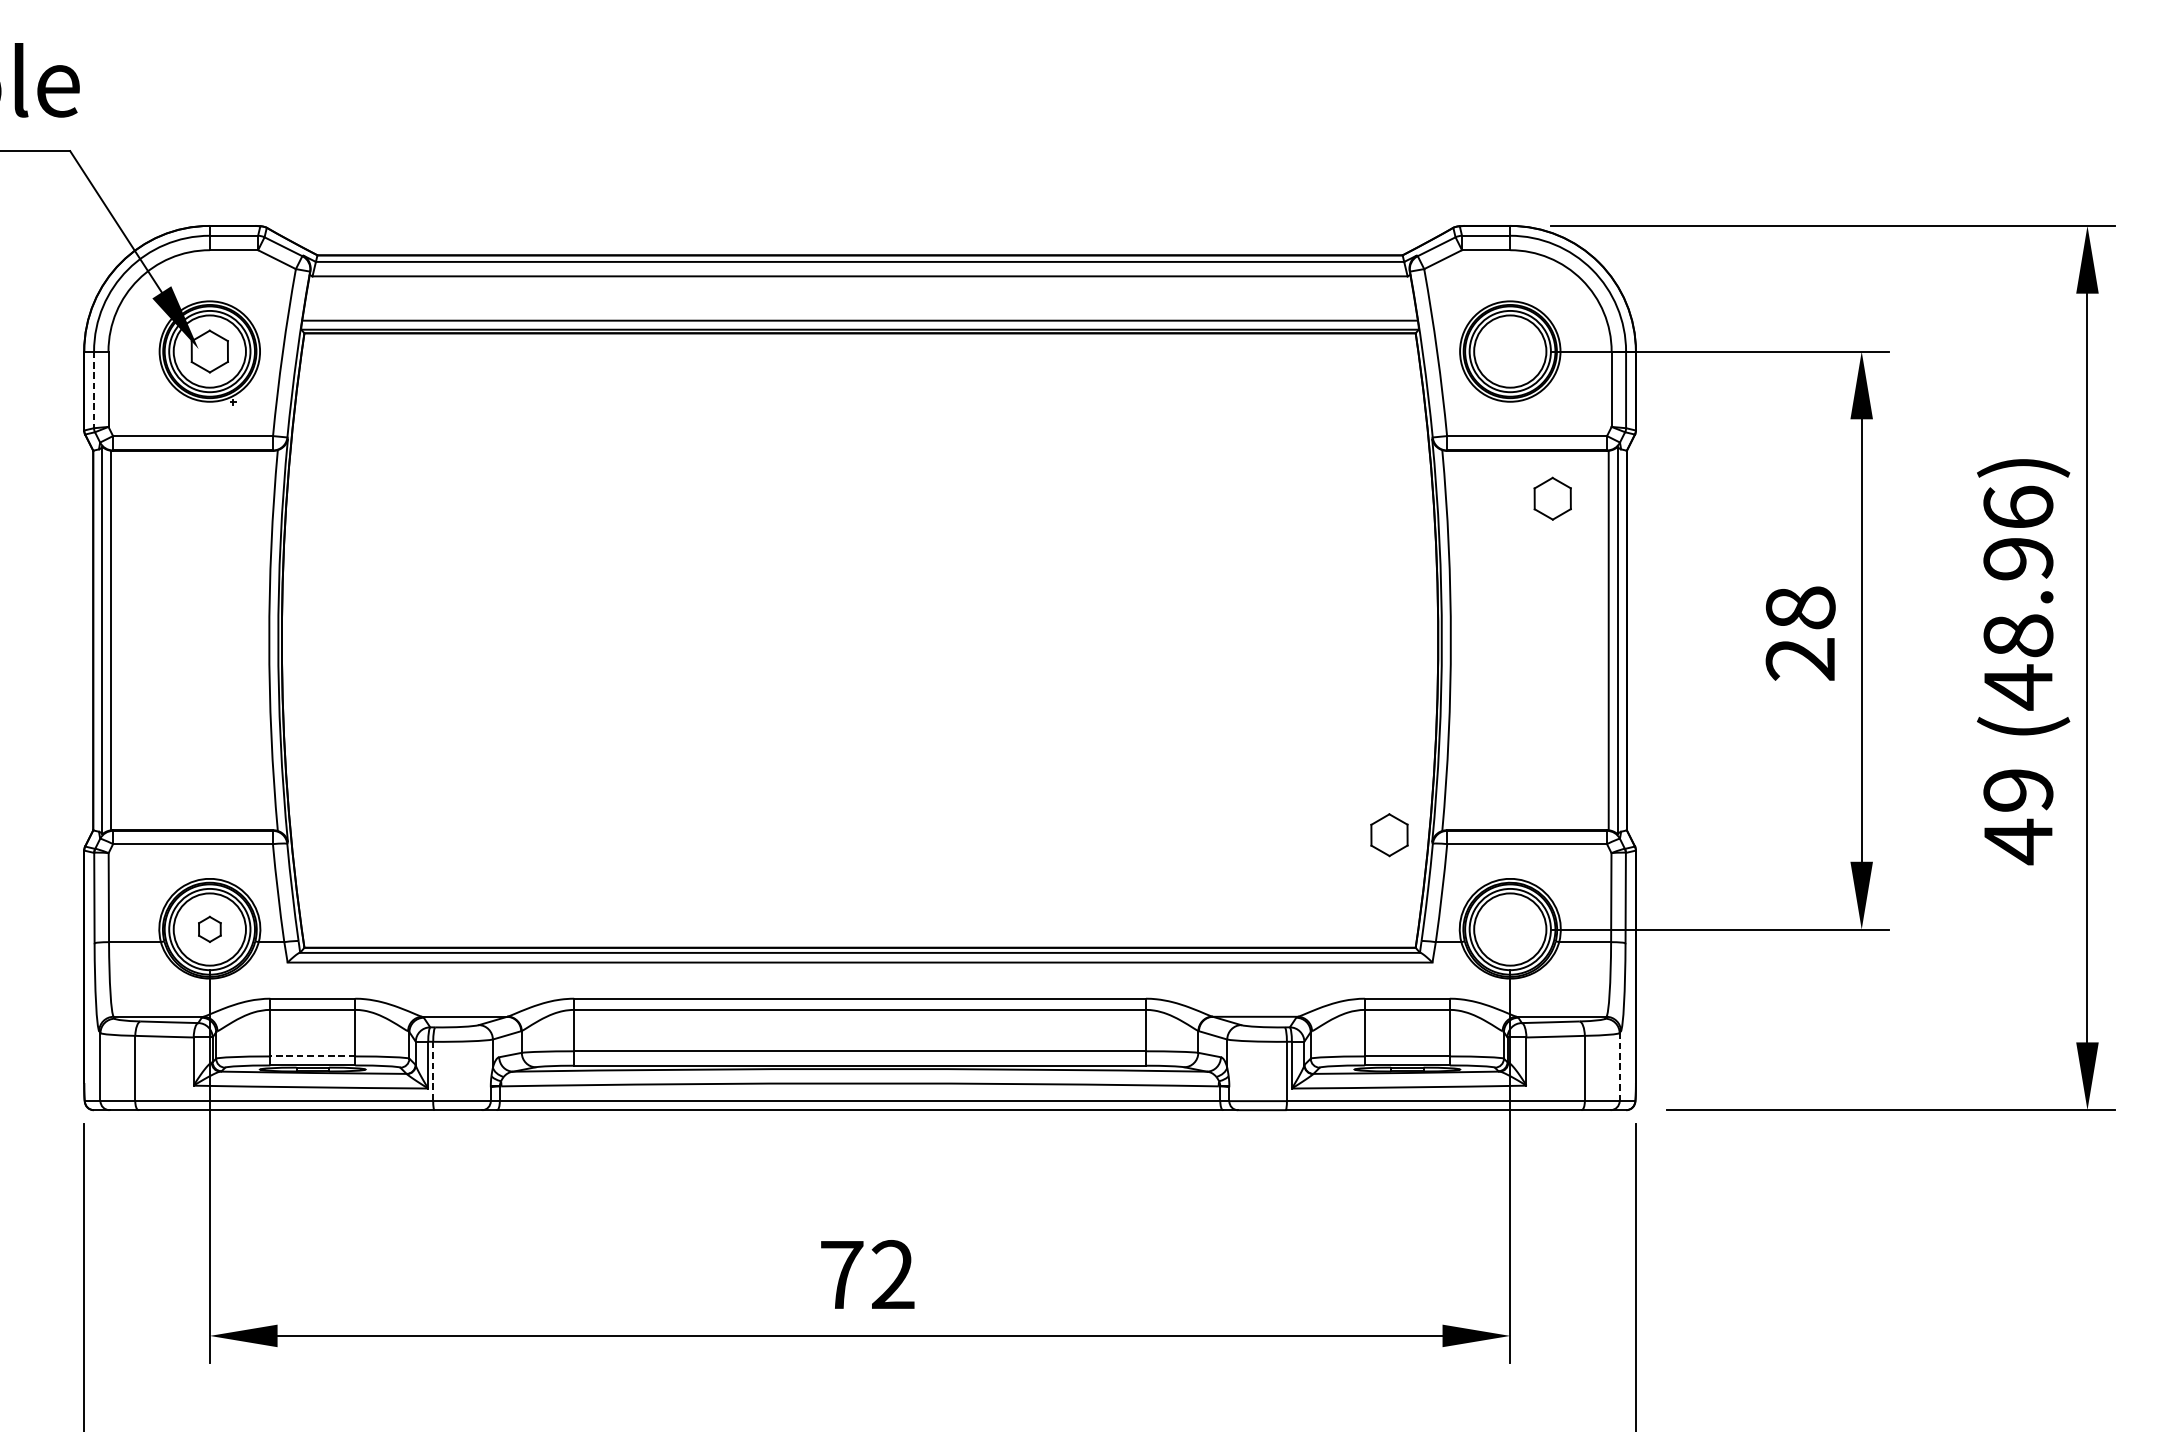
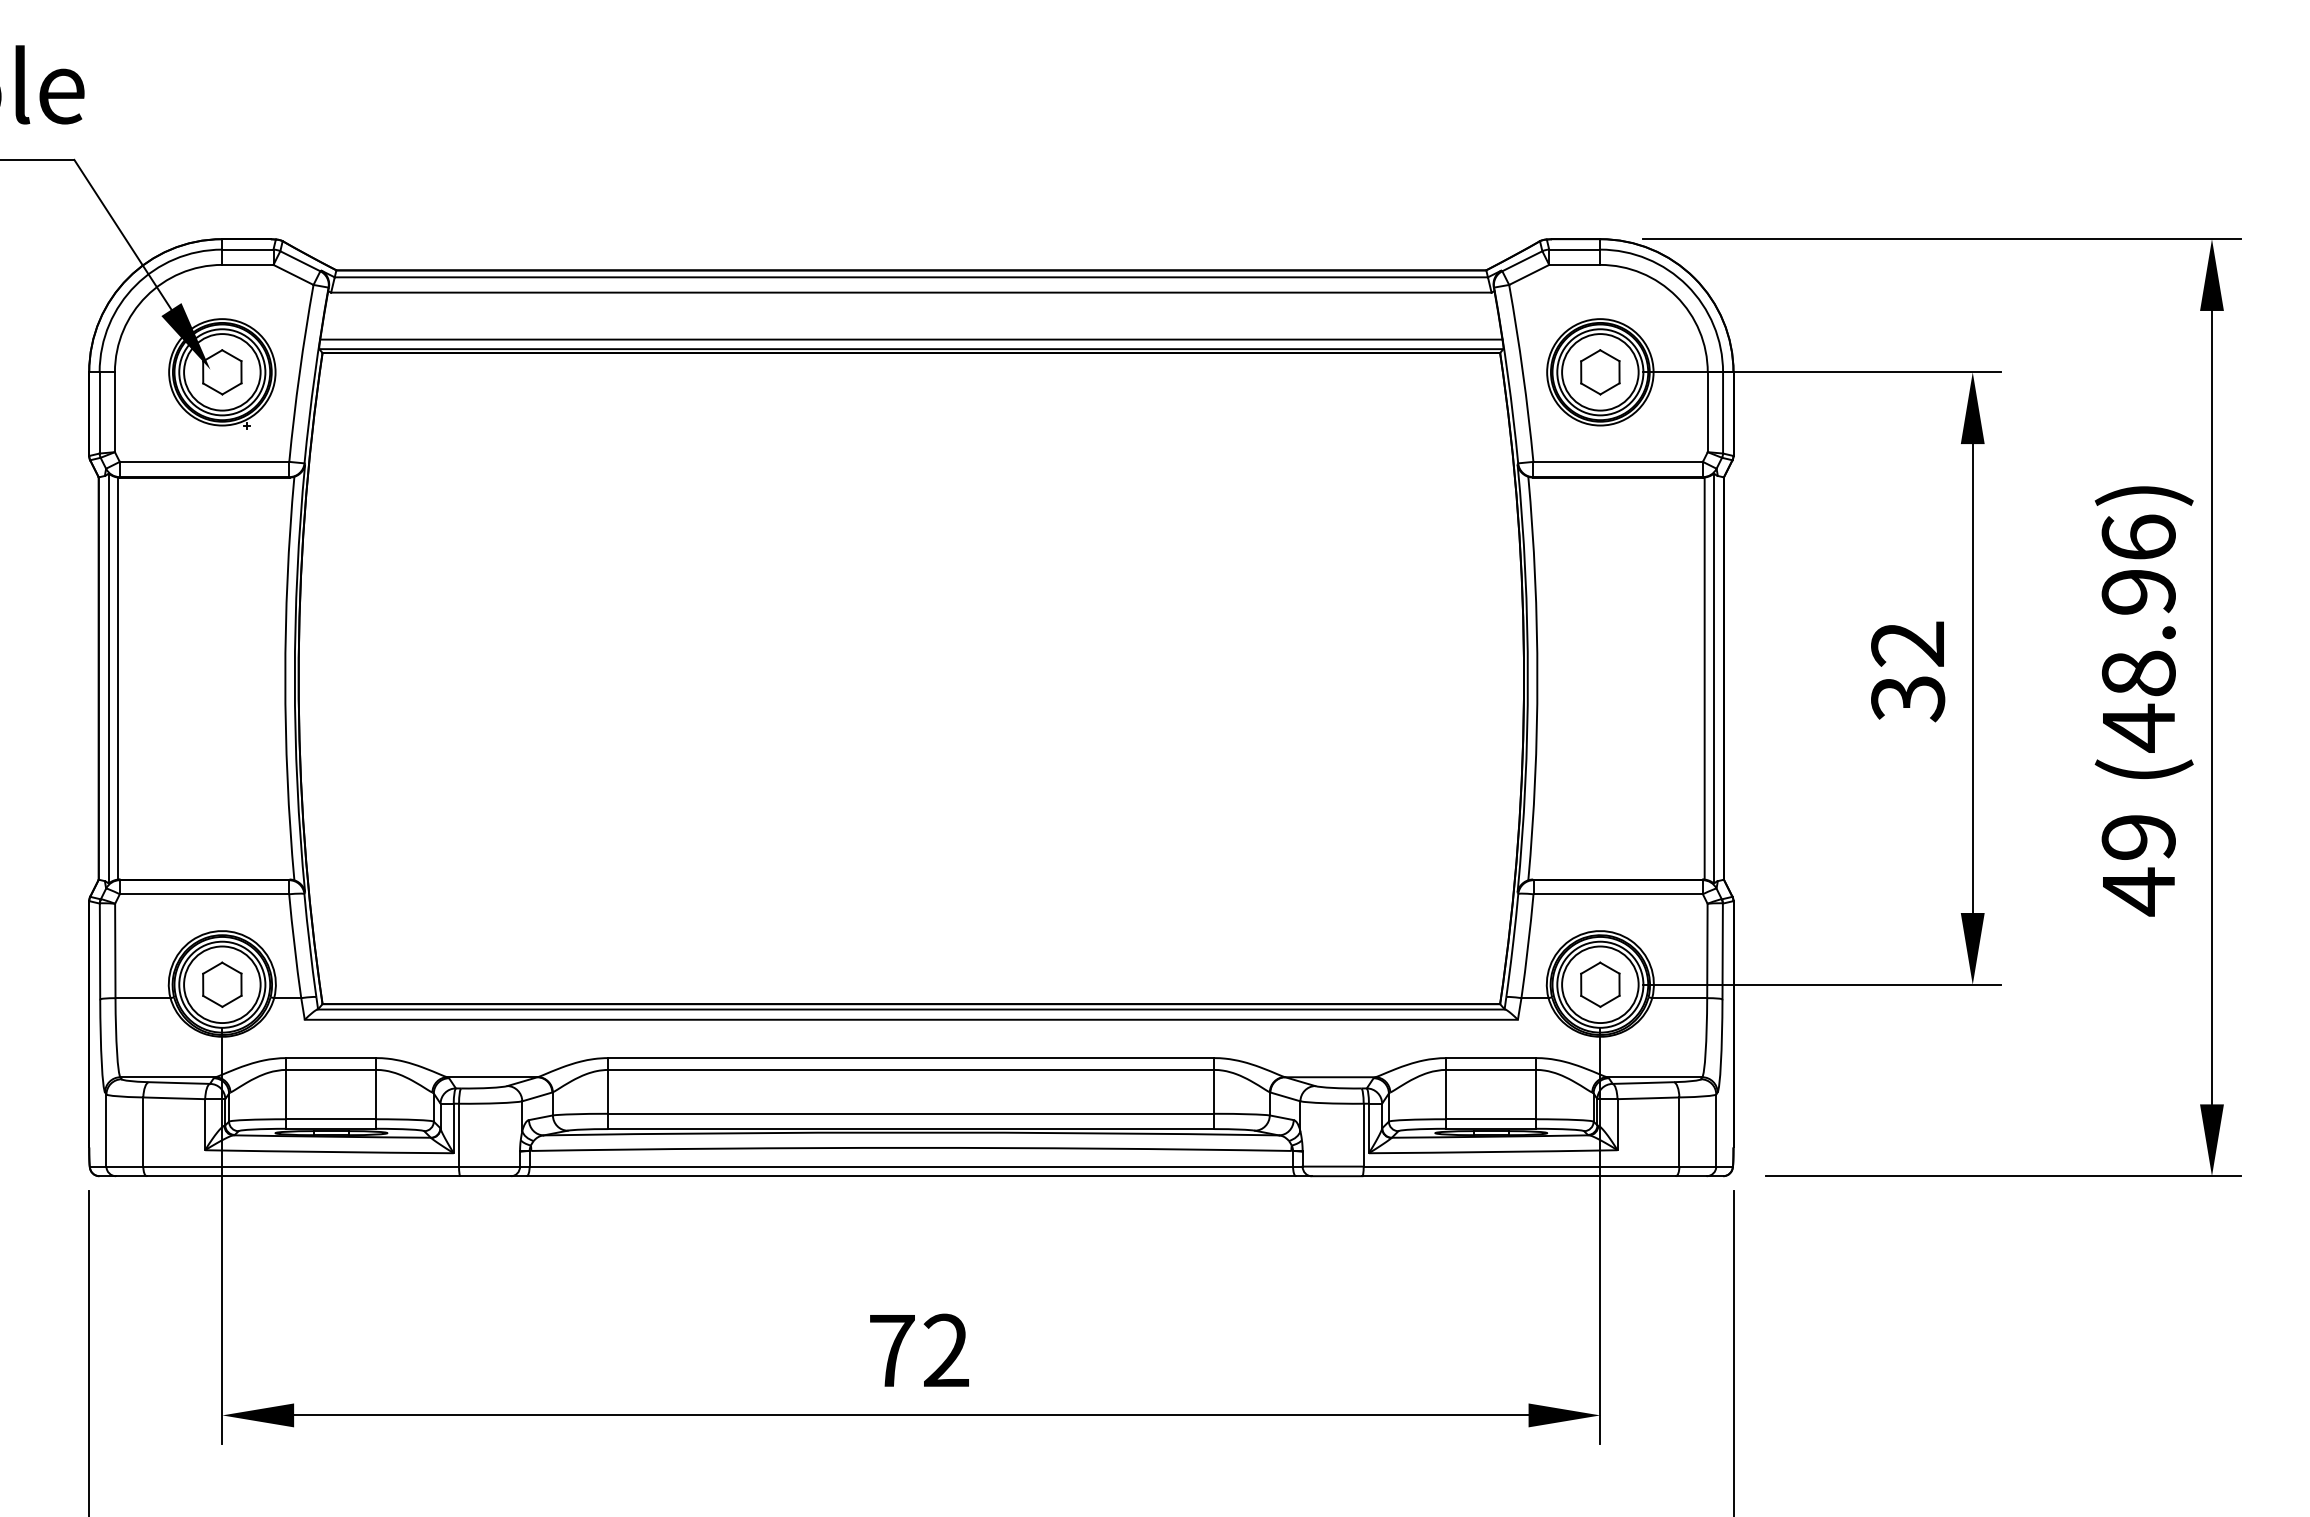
line: (93, 389) -> (99, 412), dashed -> solid
part: (1552, 498) -> (1600, 372), moved
text: (1801, 633) -> (1908, 671), 28 -> 32
part: (1389, 834) -> (1600, 984), moved
part: (209, 929) -> (222, 984), size x1.67
line: (311, 1056) -> (330, 1119), dashed -> solid
line: (1619, 1067) -> (1716, 1130), dashed -> solid
line: (433, 1071) -> (459, 1135), dashed -> solid

